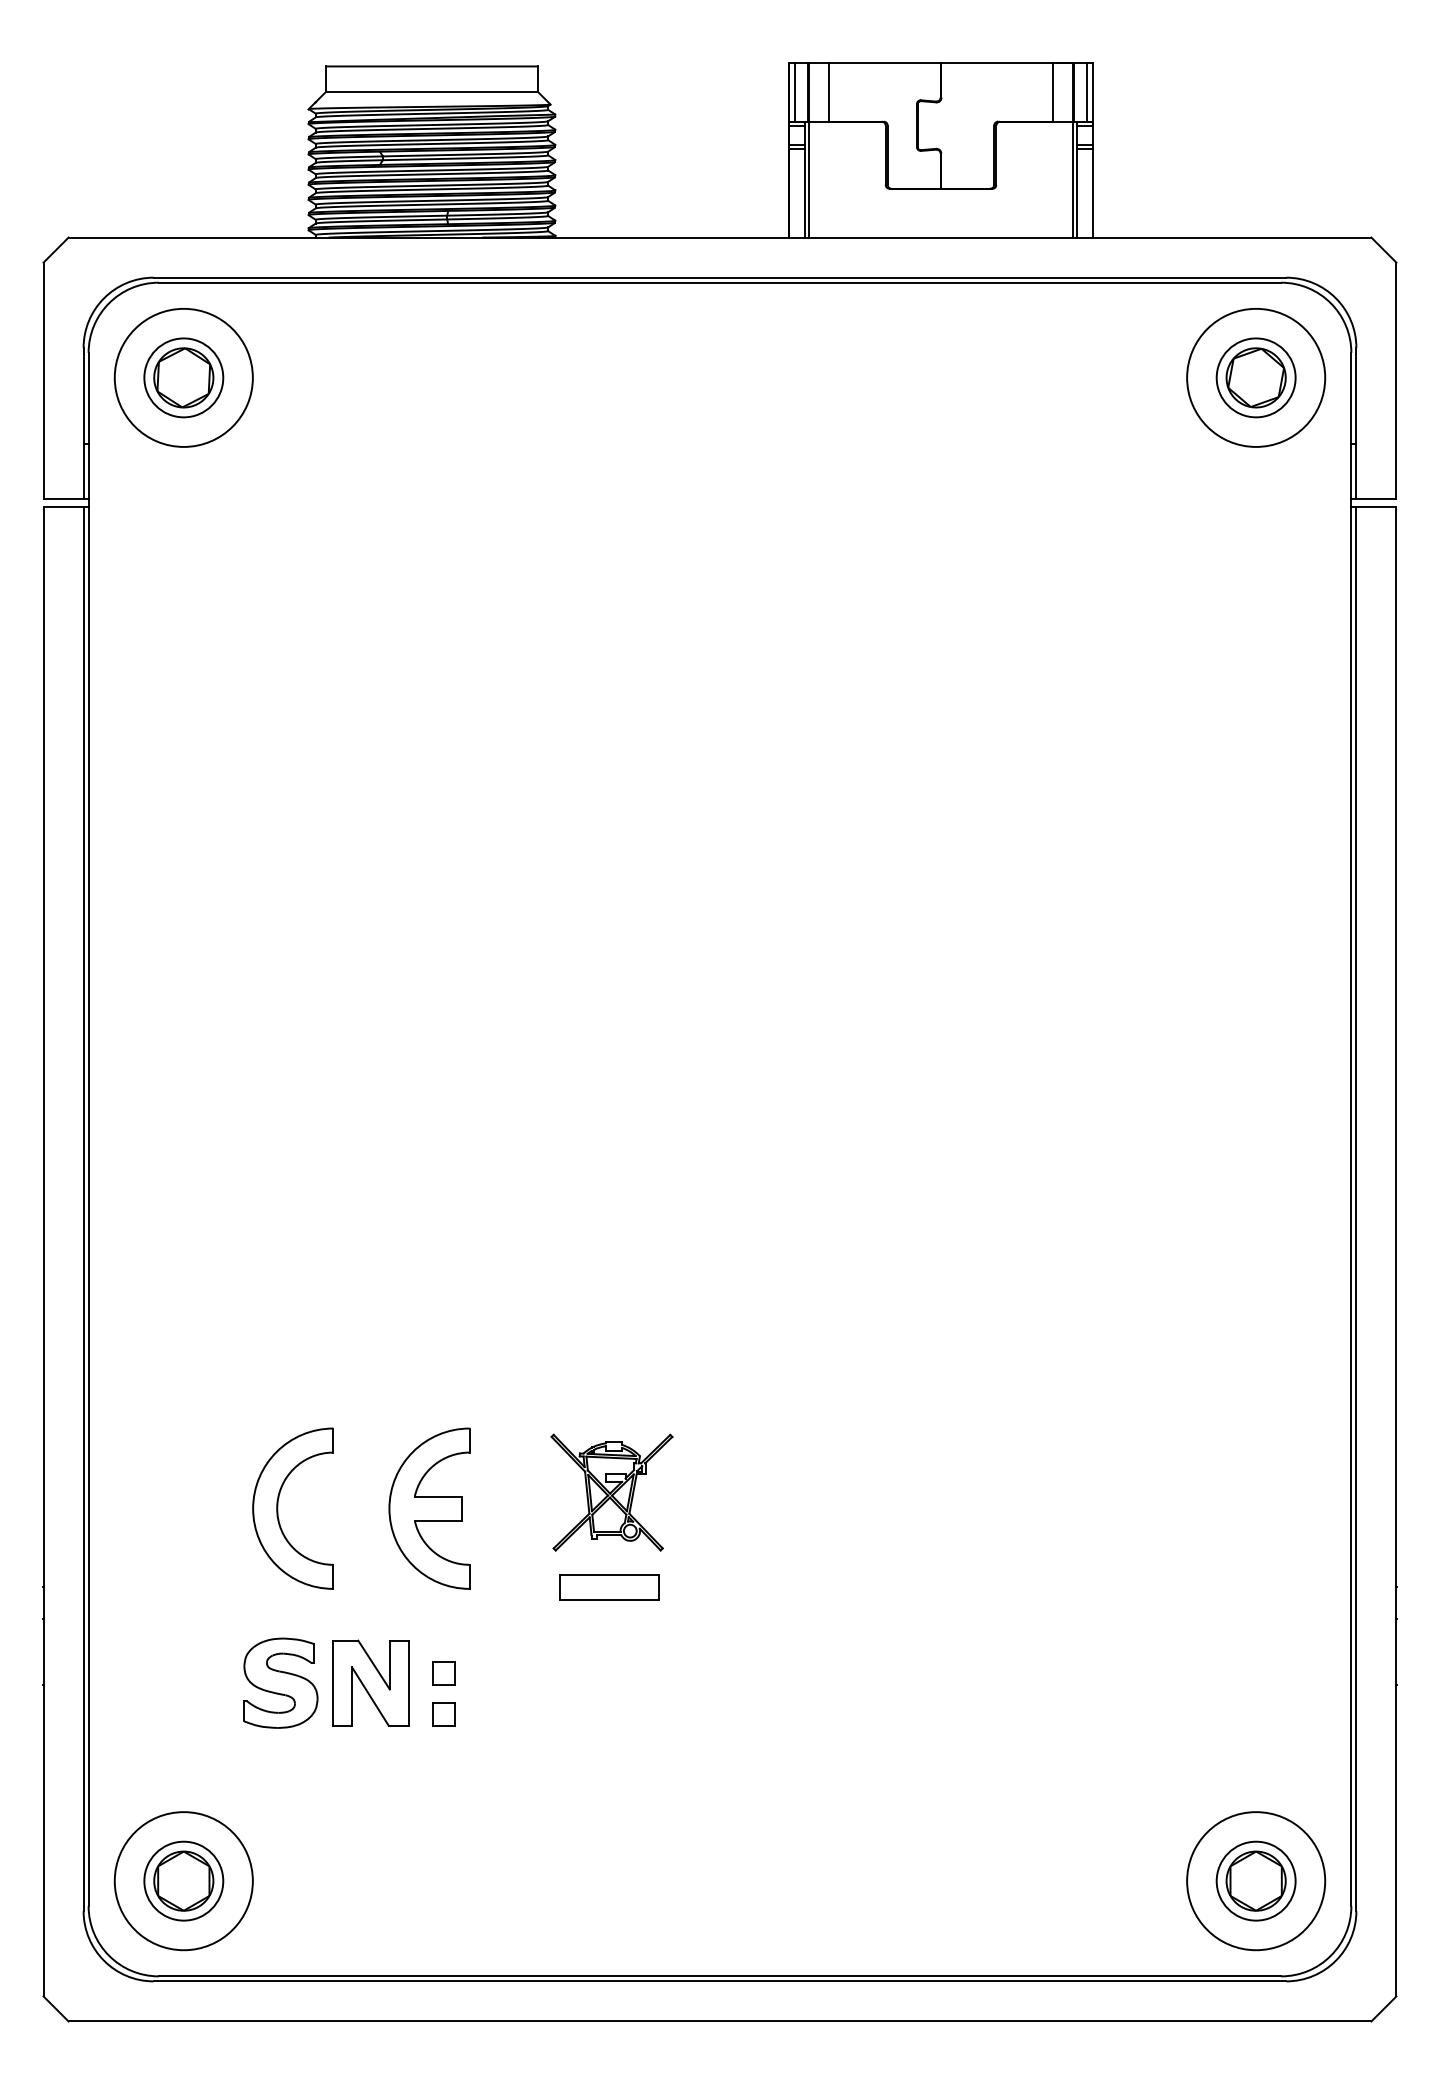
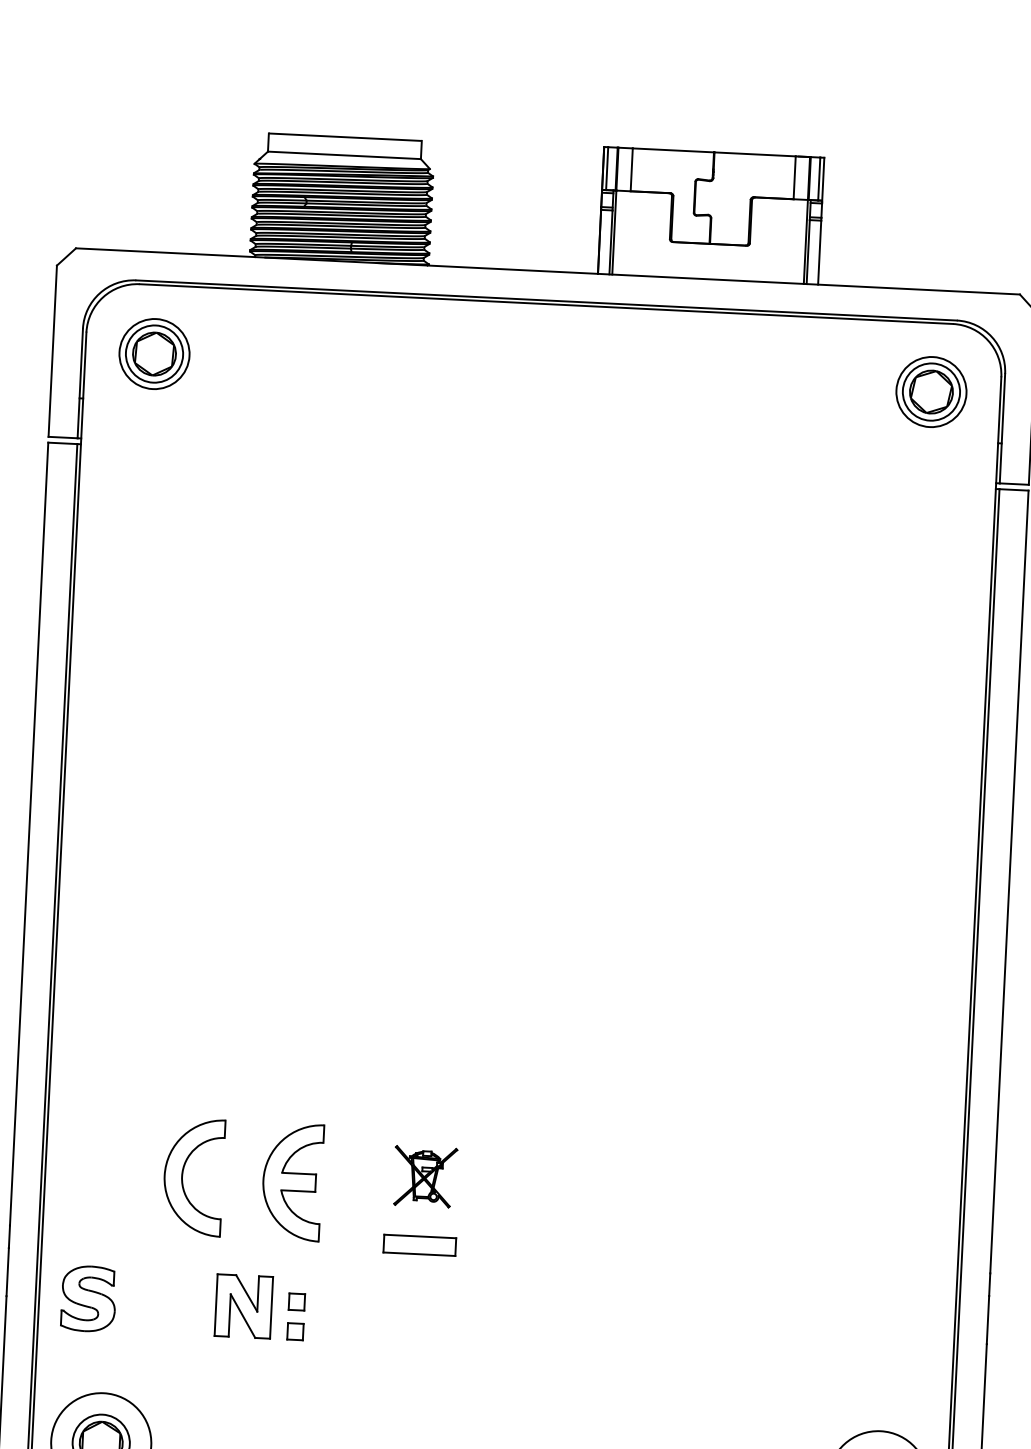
circle: (183, 377) -> (154, 353), size x0.7
circle: (1256, 377) -> (931, 391), size x0.7
part: (611, 1492) -> (424, 1176), size x0.7
part: (280, 1682) -> (88, 1298), moved

